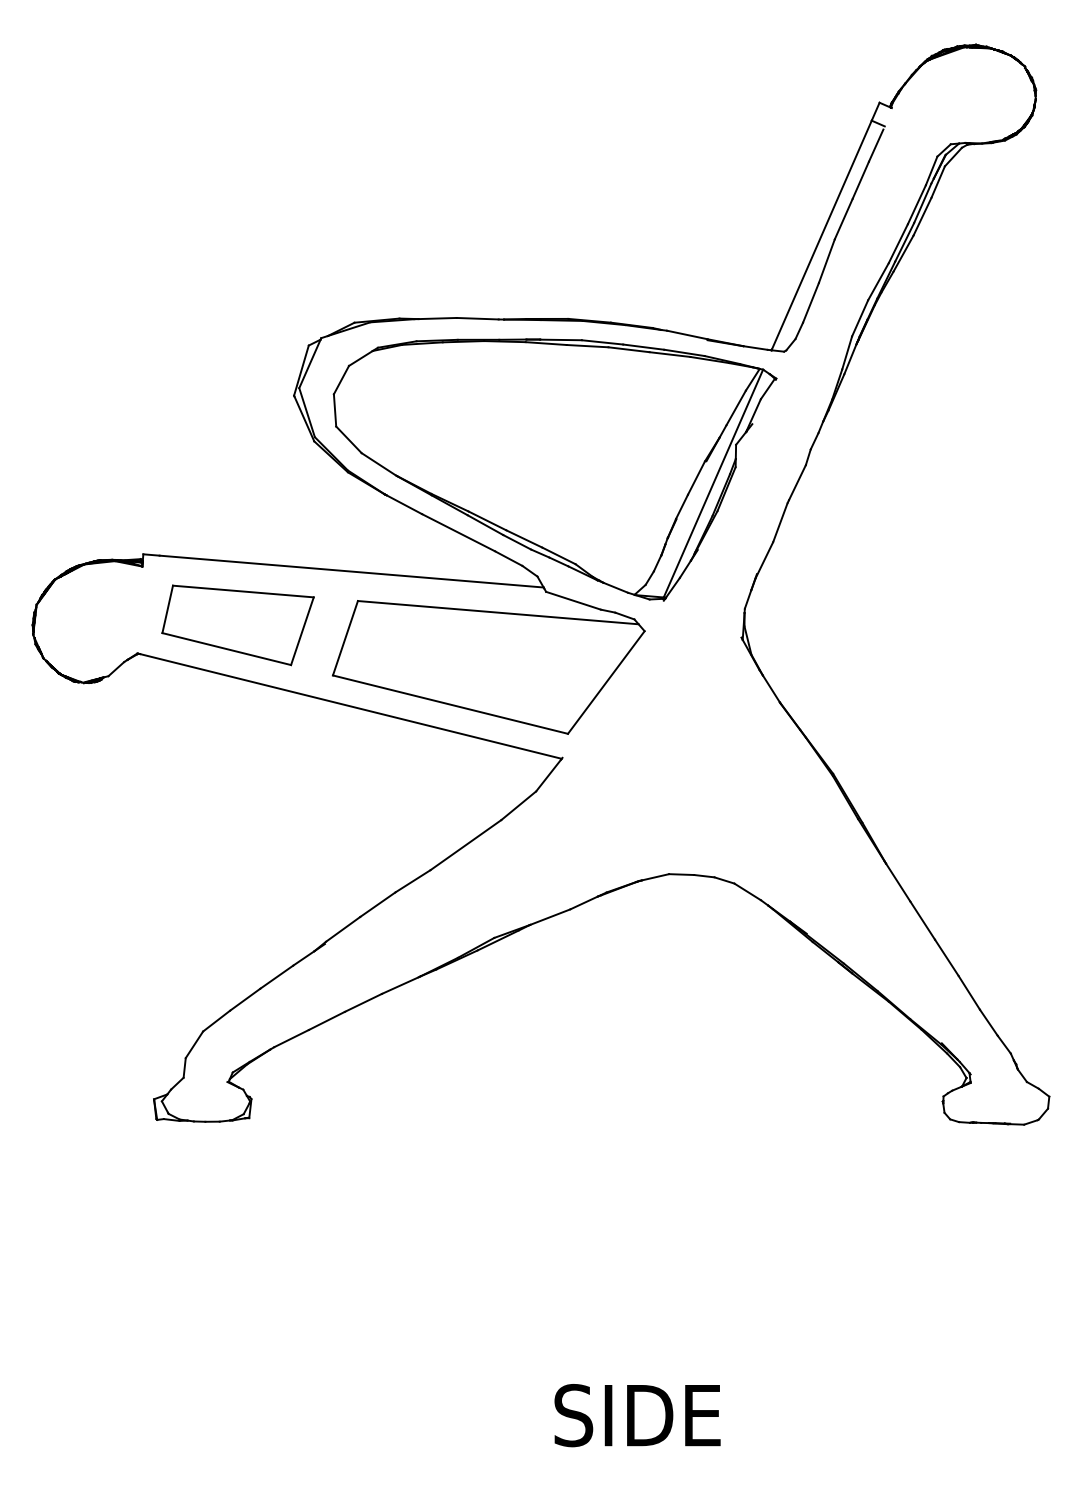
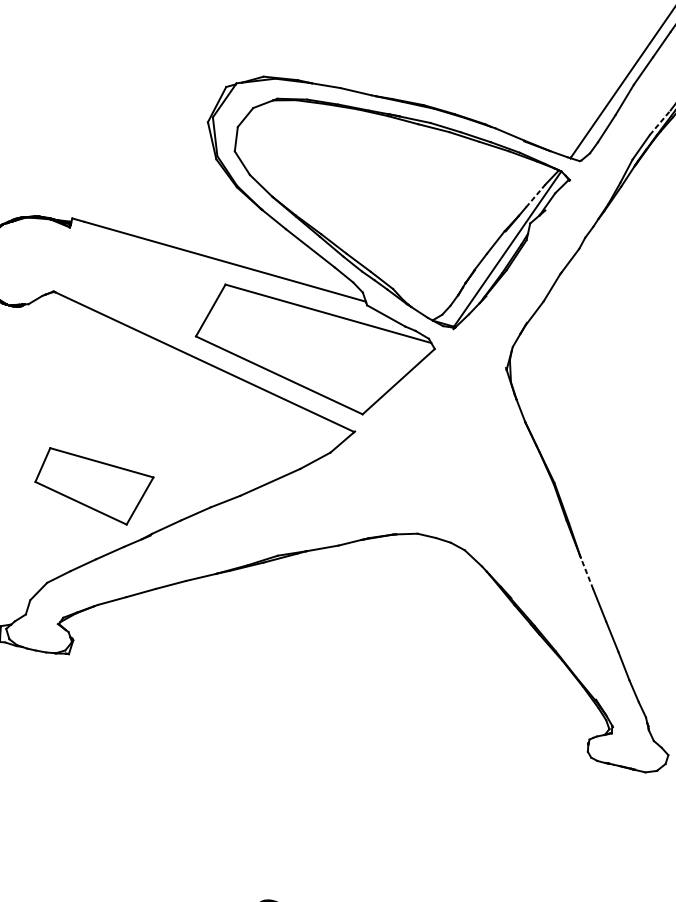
line: (878, 281) -> (660, 122), solid -> dashed
line: (736, 407) -> (535, 195), solid -> dashed
part: (237, 625) -> (92, 487), moved
line: (898, 882) -> (587, 573), solid -> dashed

